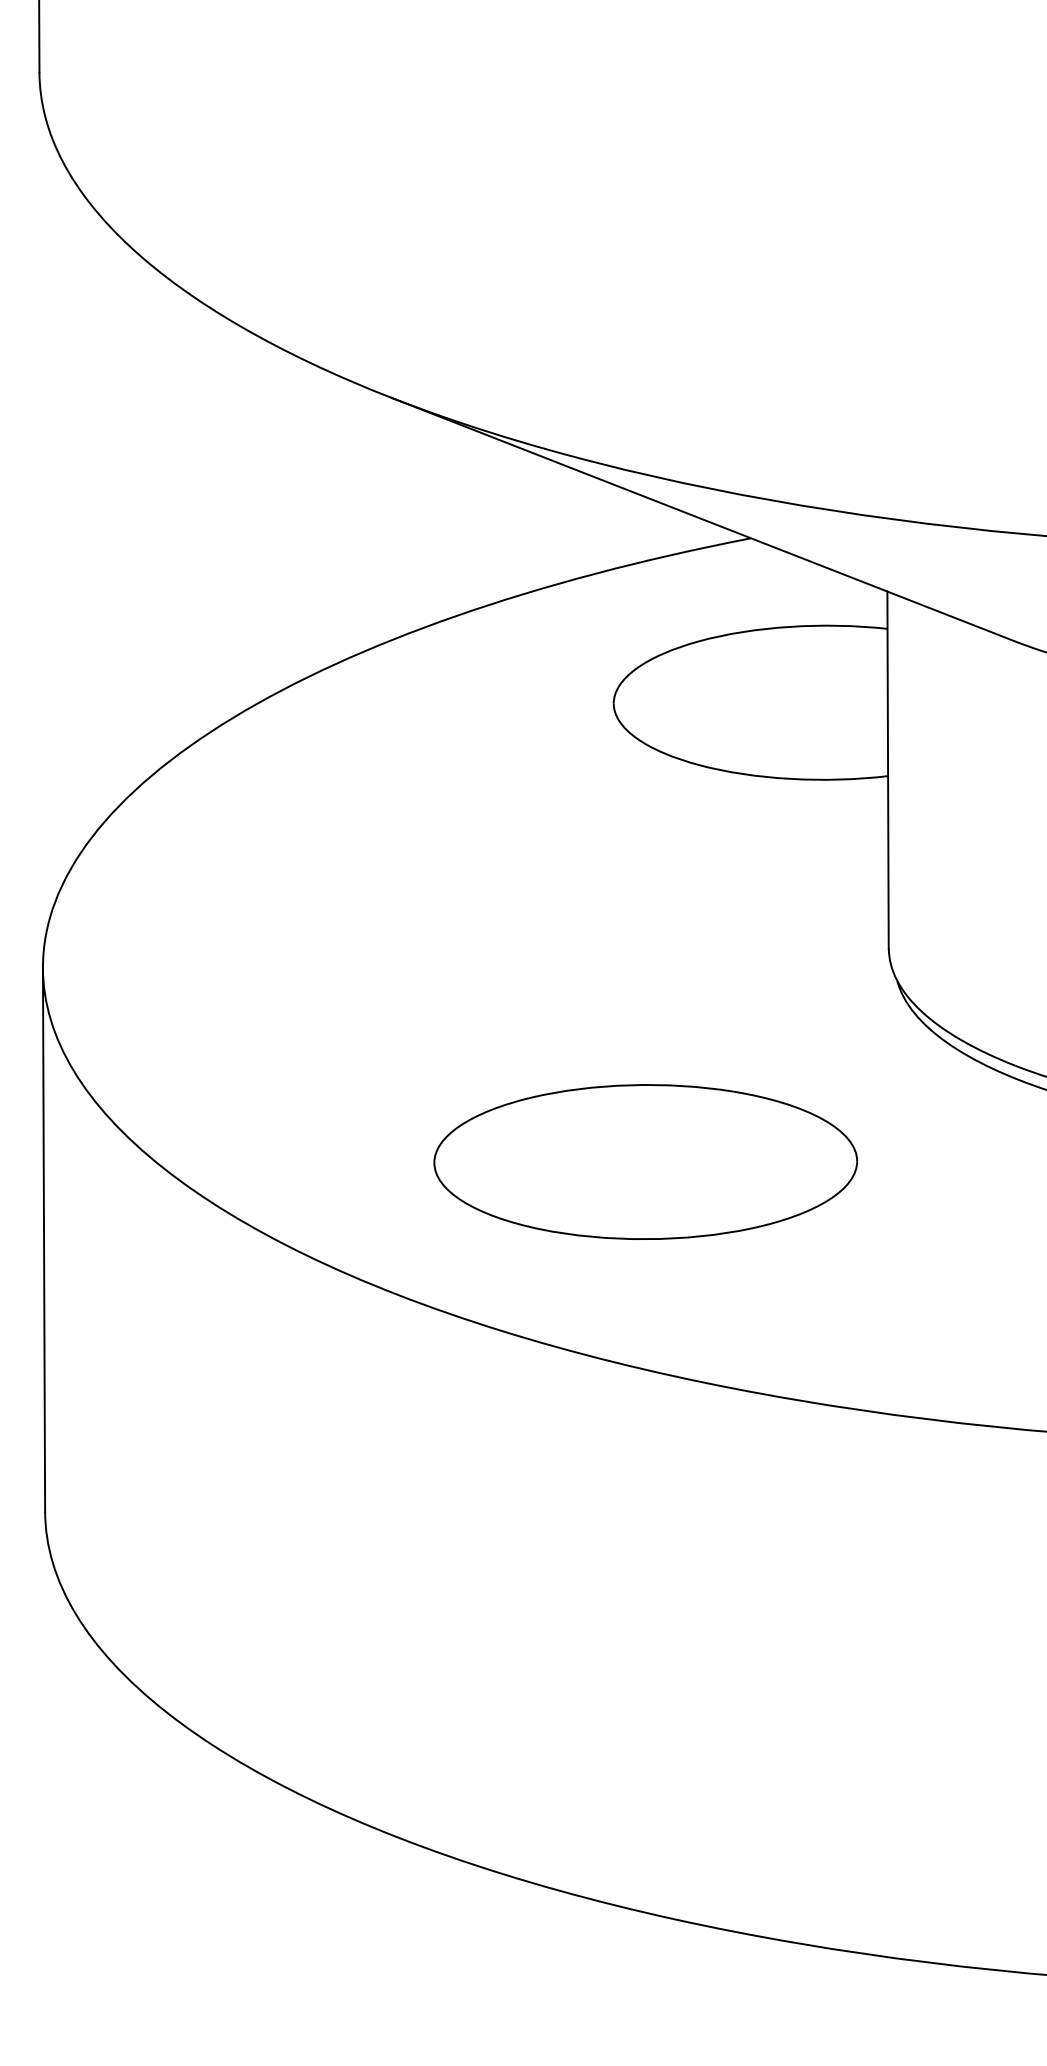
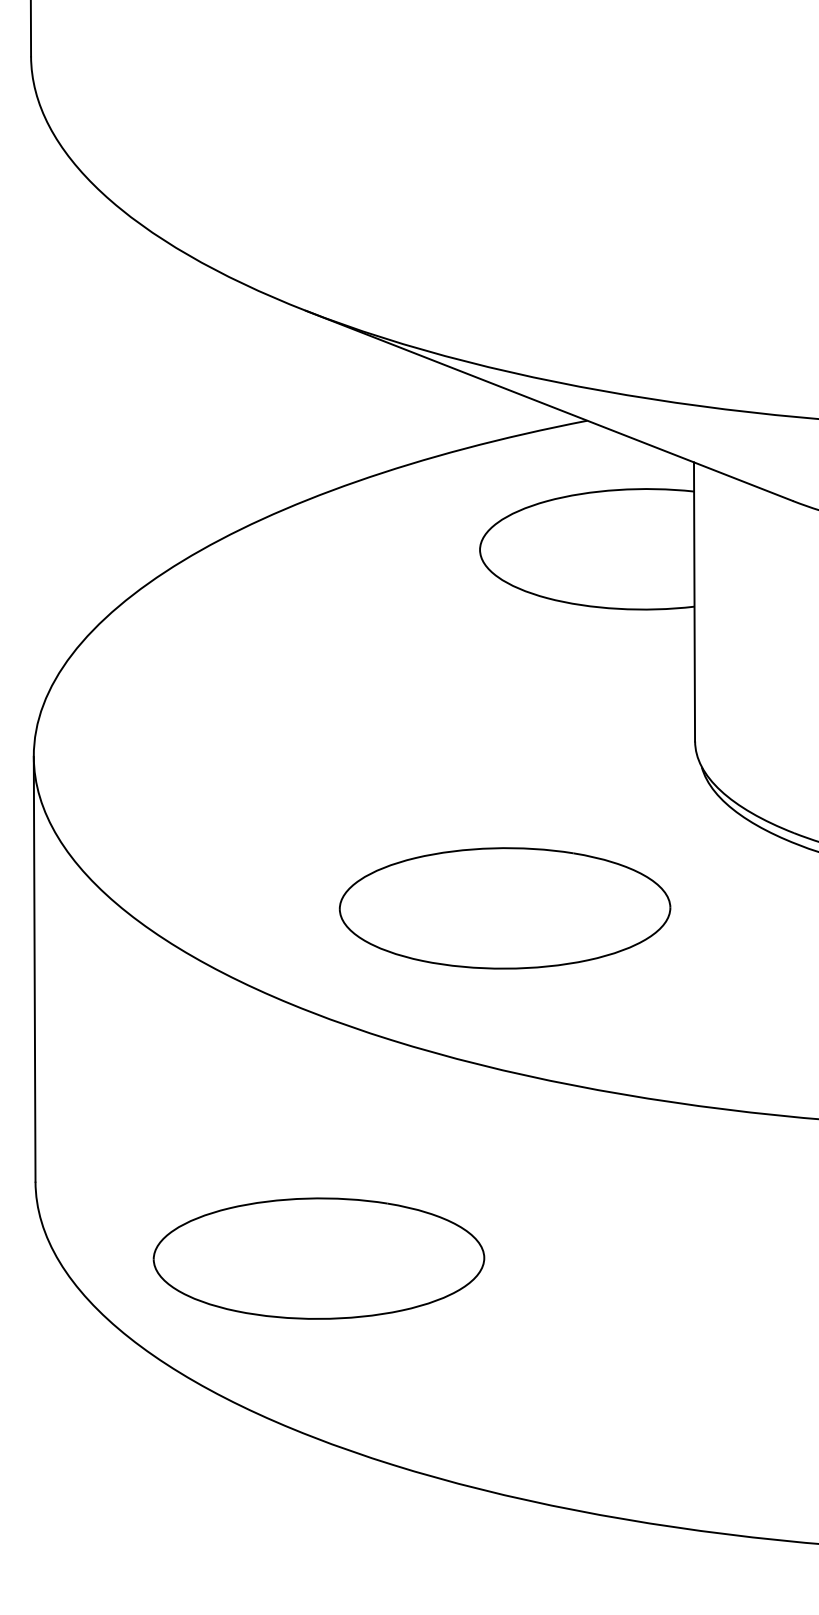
part: (407, 1609) -> (318, 1258), added

